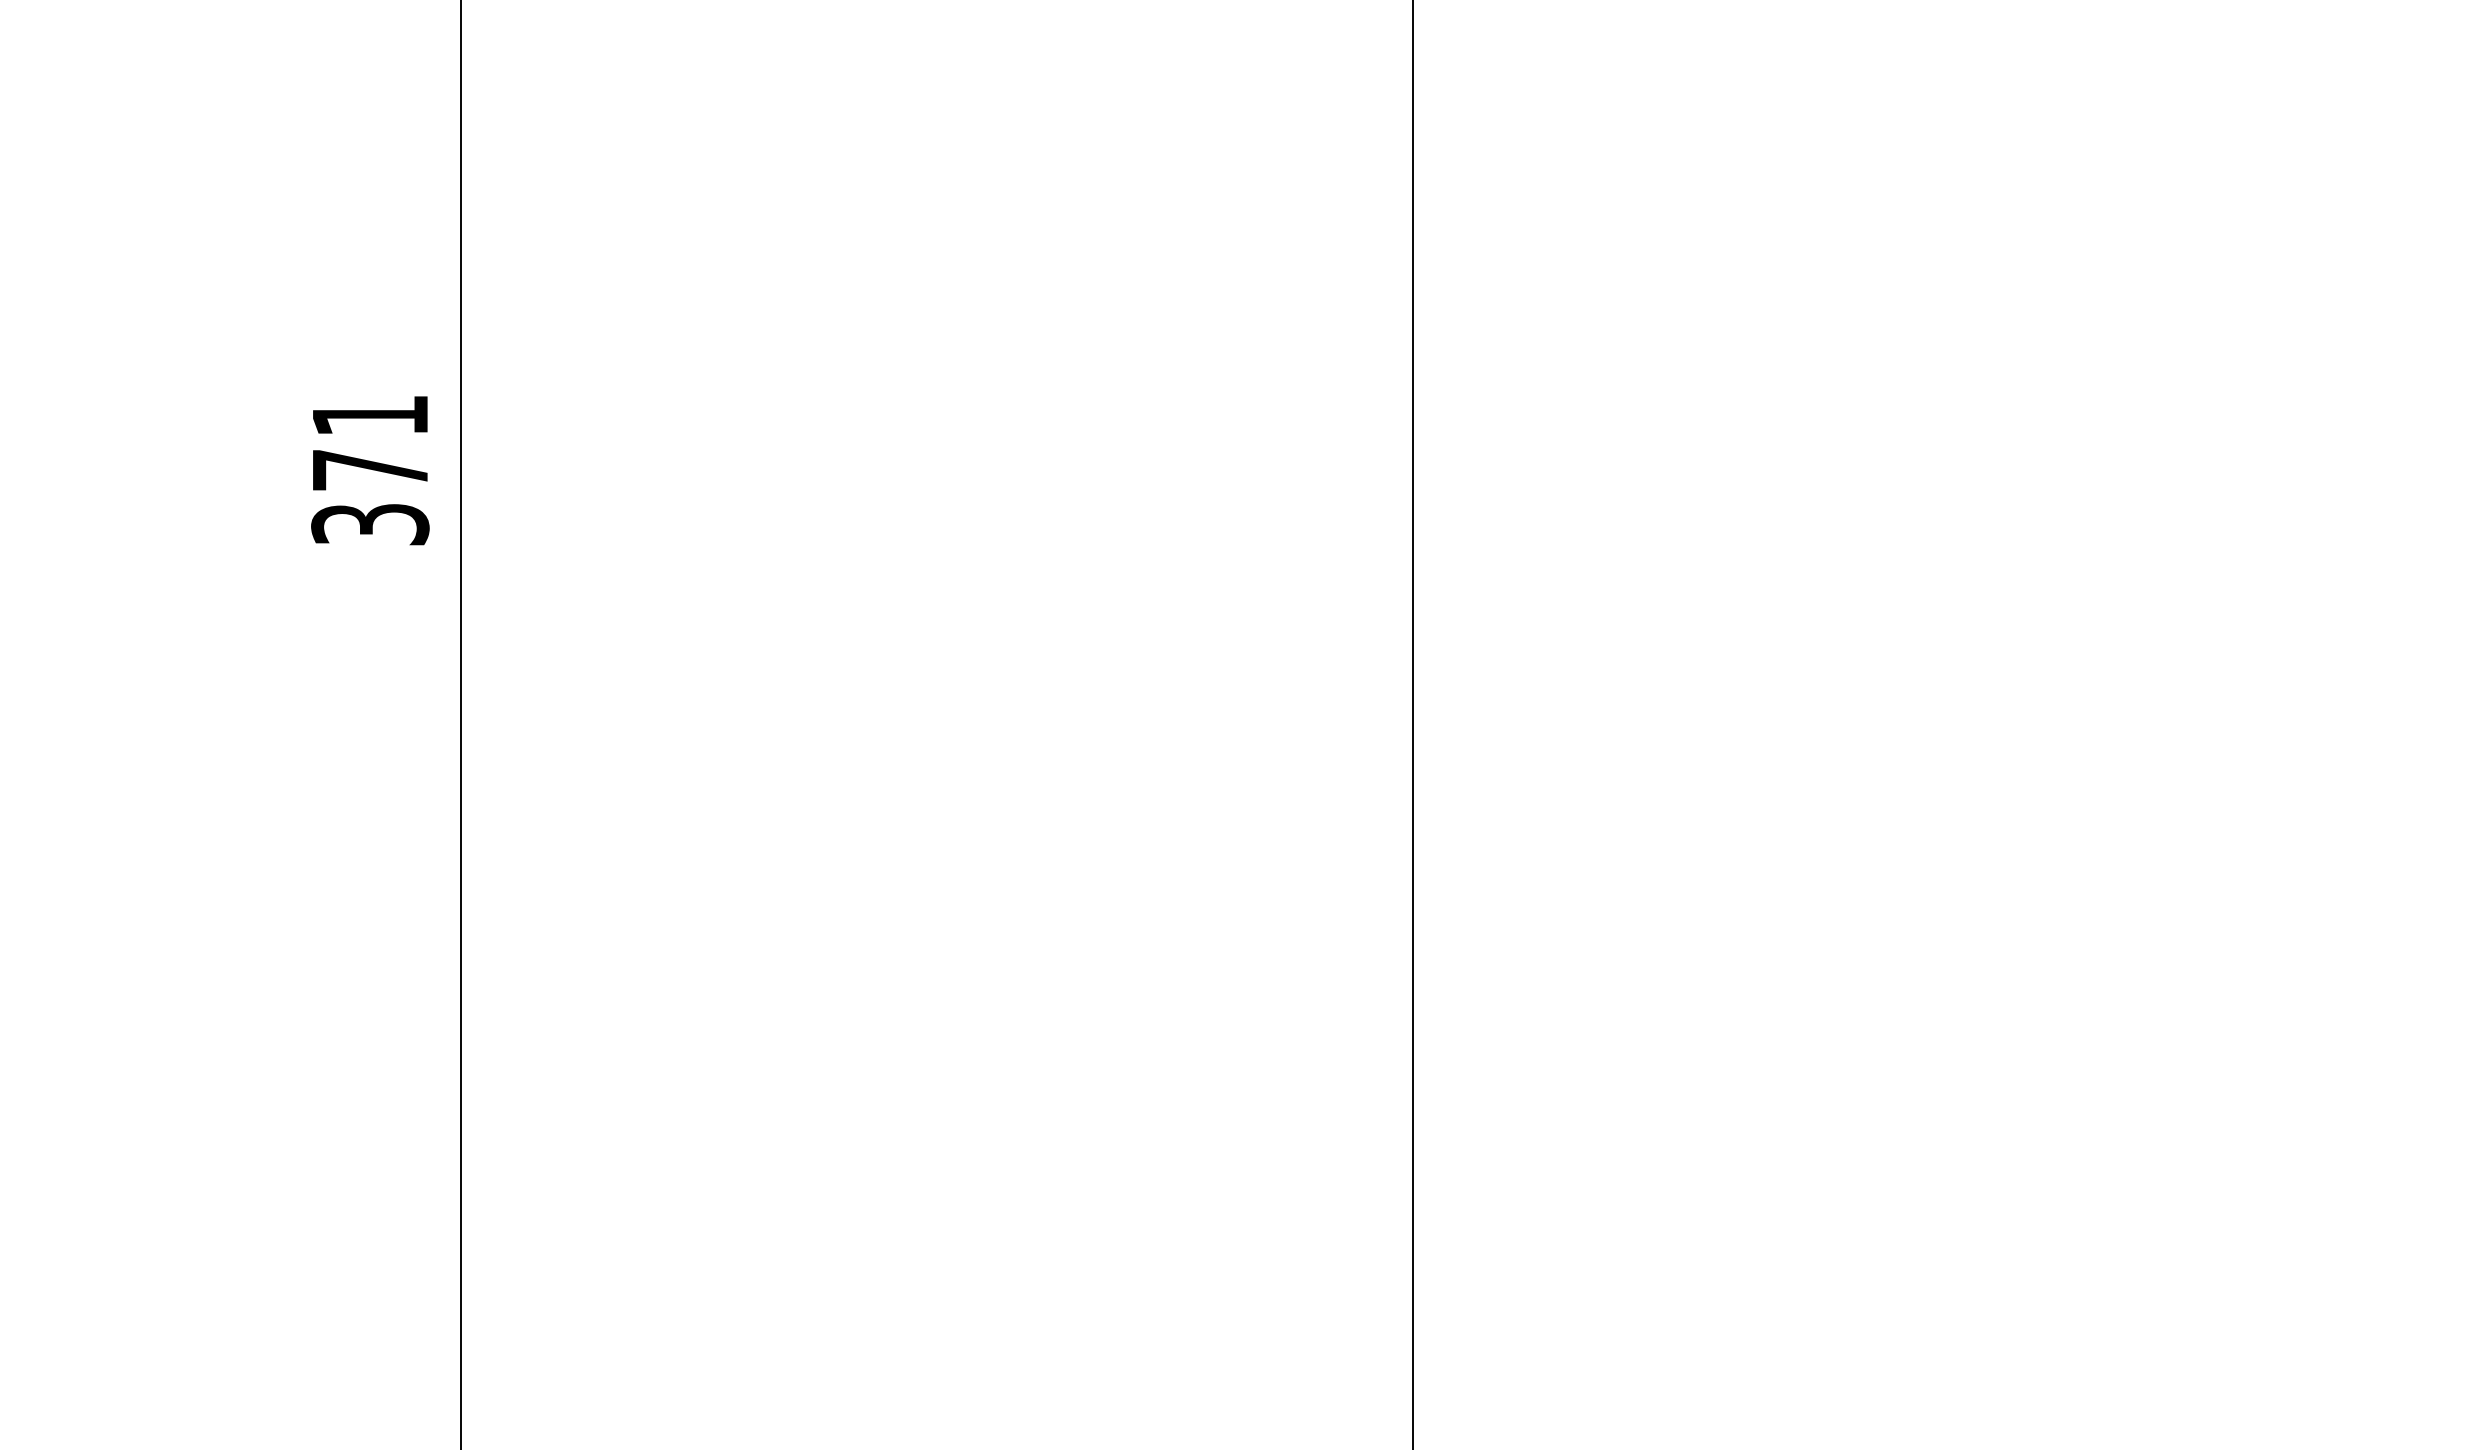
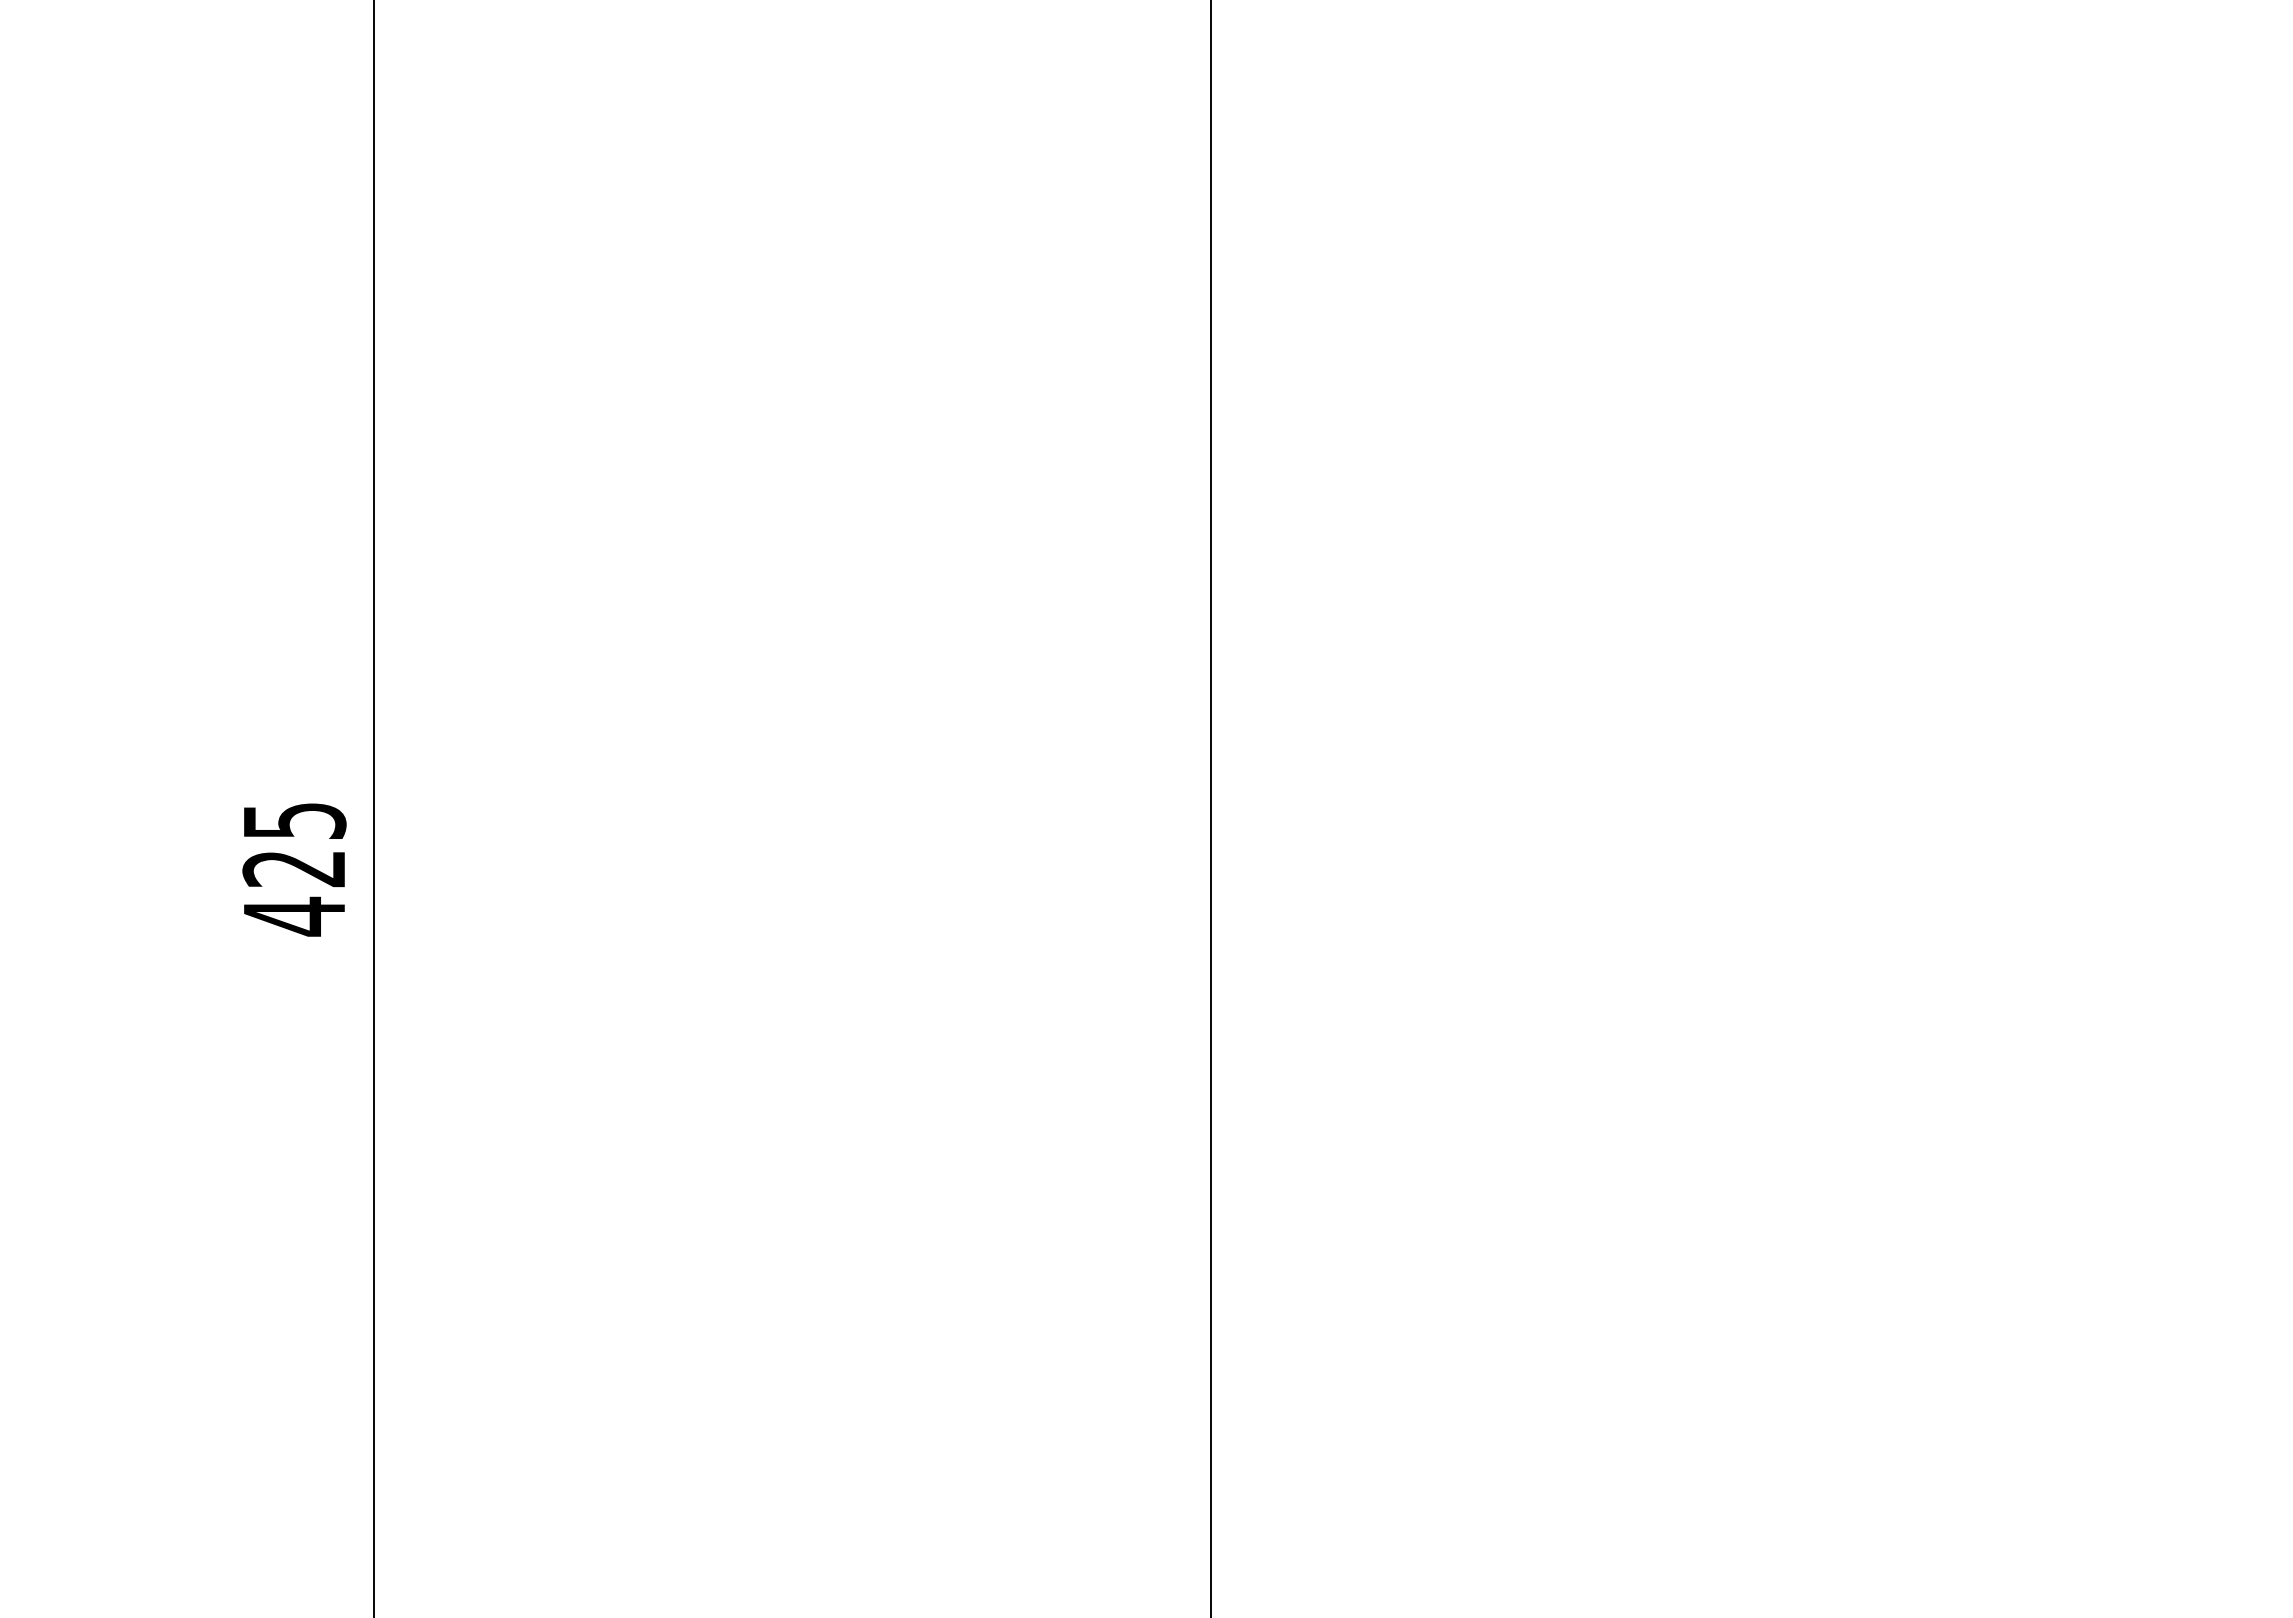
text: (370, 471) -> (294, 869), 371 -> 425

